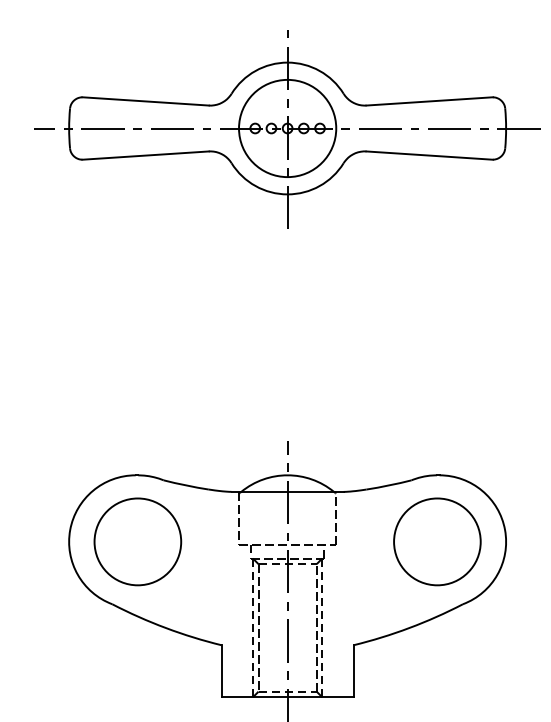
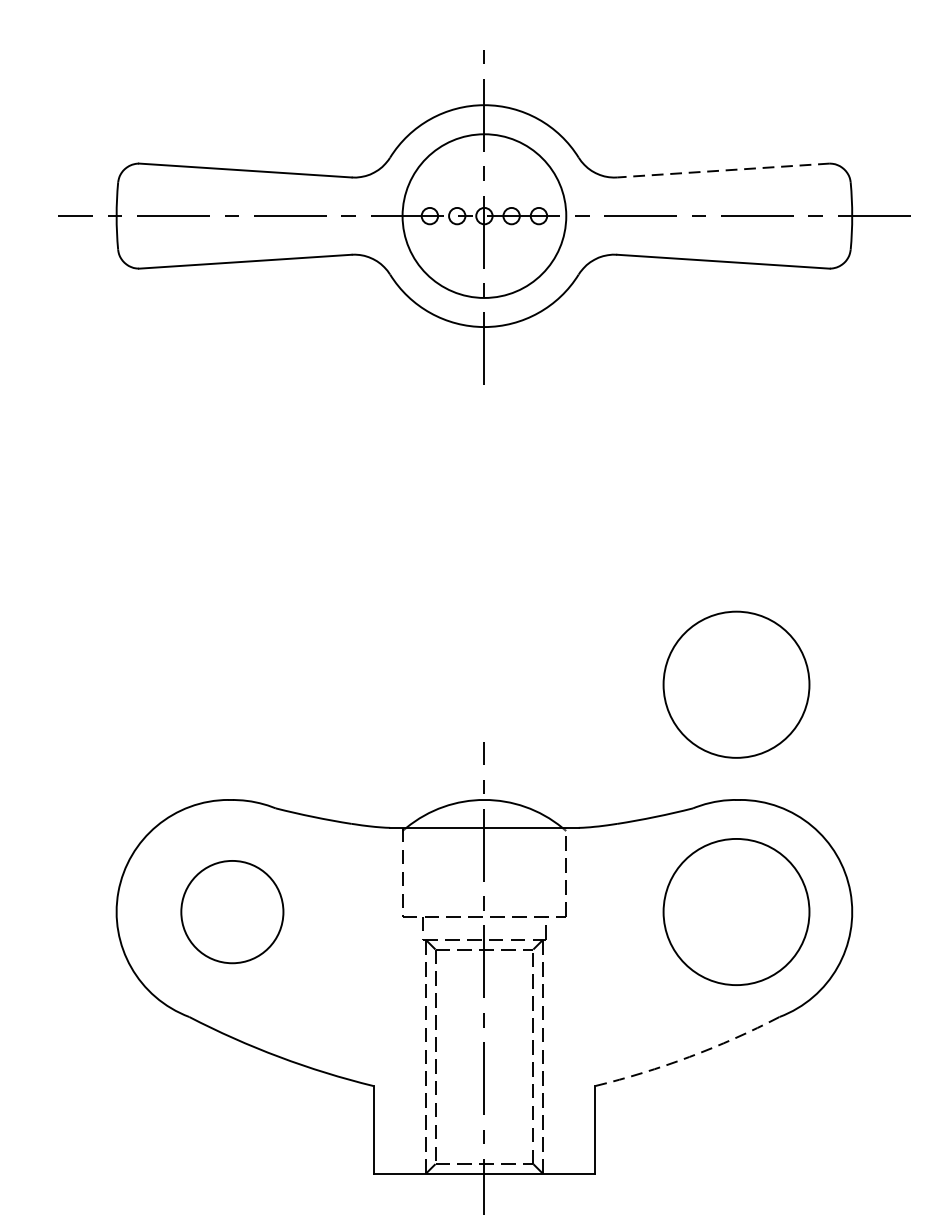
line: (429, 101) -> (723, 170), solid -> dashed
part: (437, 406) -> (736, 684), added
part: (137, 541) -> (231, 911), size x0.7
arc: (409, 628) -> (689, 1057), solid -> dashed

